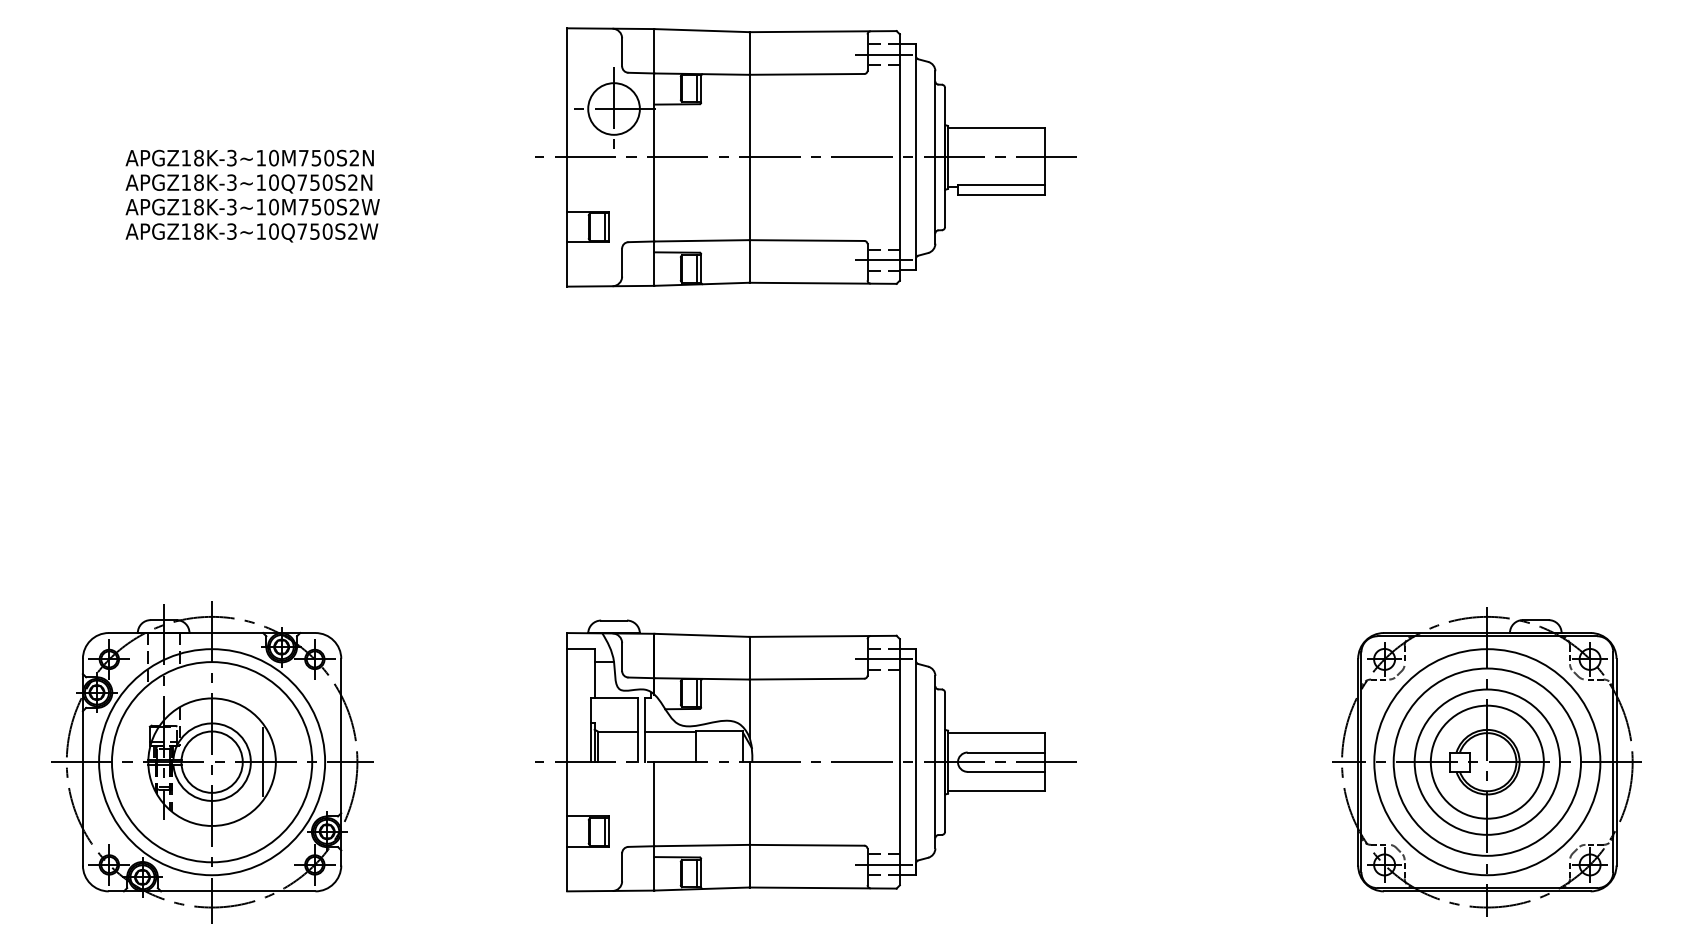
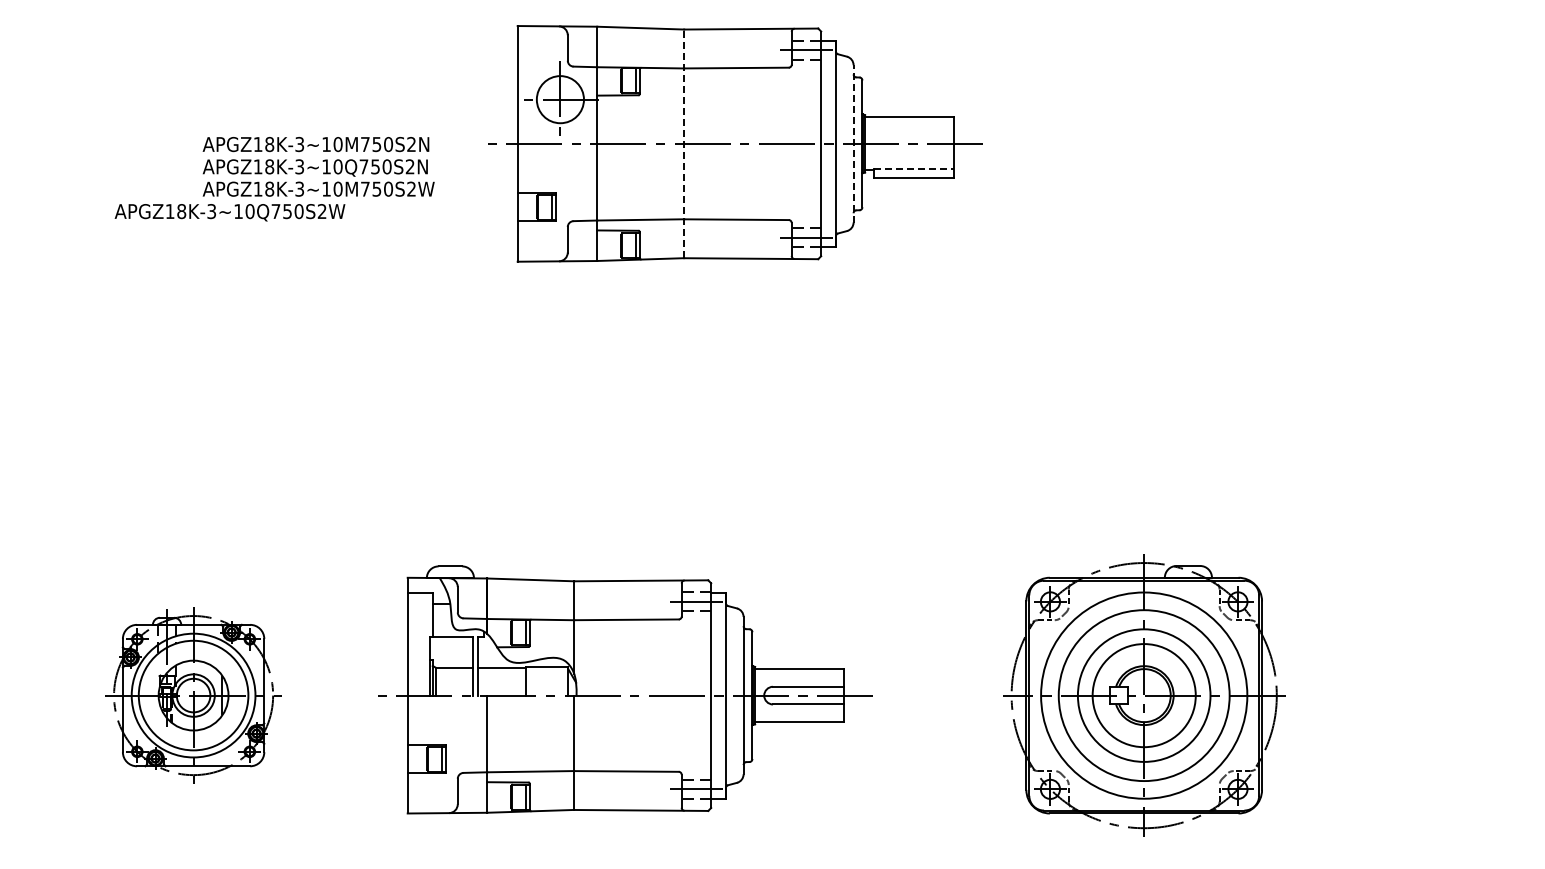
line: (750, 157) -> (684, 143), solid -> dashed
line: (935, 157) -> (853, 143), solid -> dashed
text: (252, 182) -> (318, 166), moved
line: (1002, 184) -> (914, 168), solid -> dashed
part: (805, 755) -> (625, 689), moved
part: (211, 762) -> (193, 695), size x0.6
part: (1487, 762) -> (1144, 695), moved

